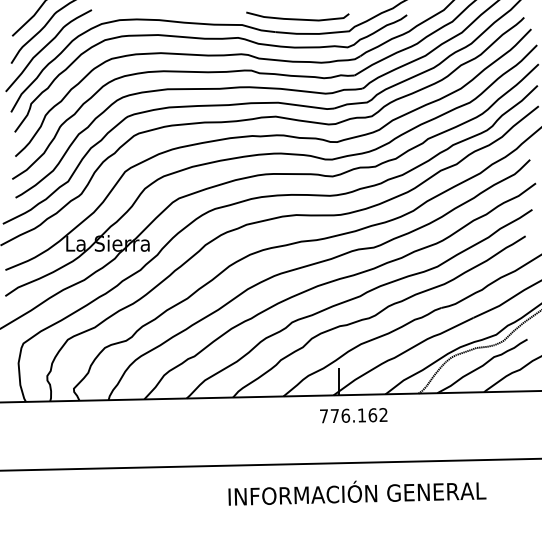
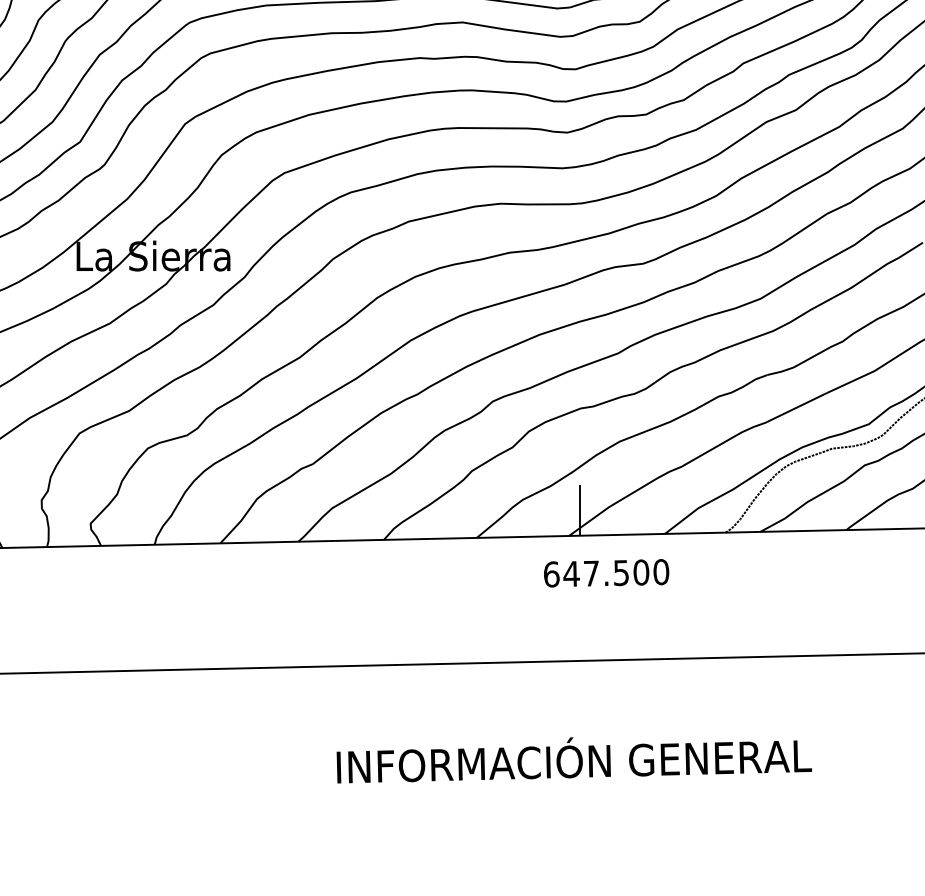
text: (353, 415) -> (605, 573), 776.162 -> 647.500
text: (357, 492) -> (574, 759), moved

